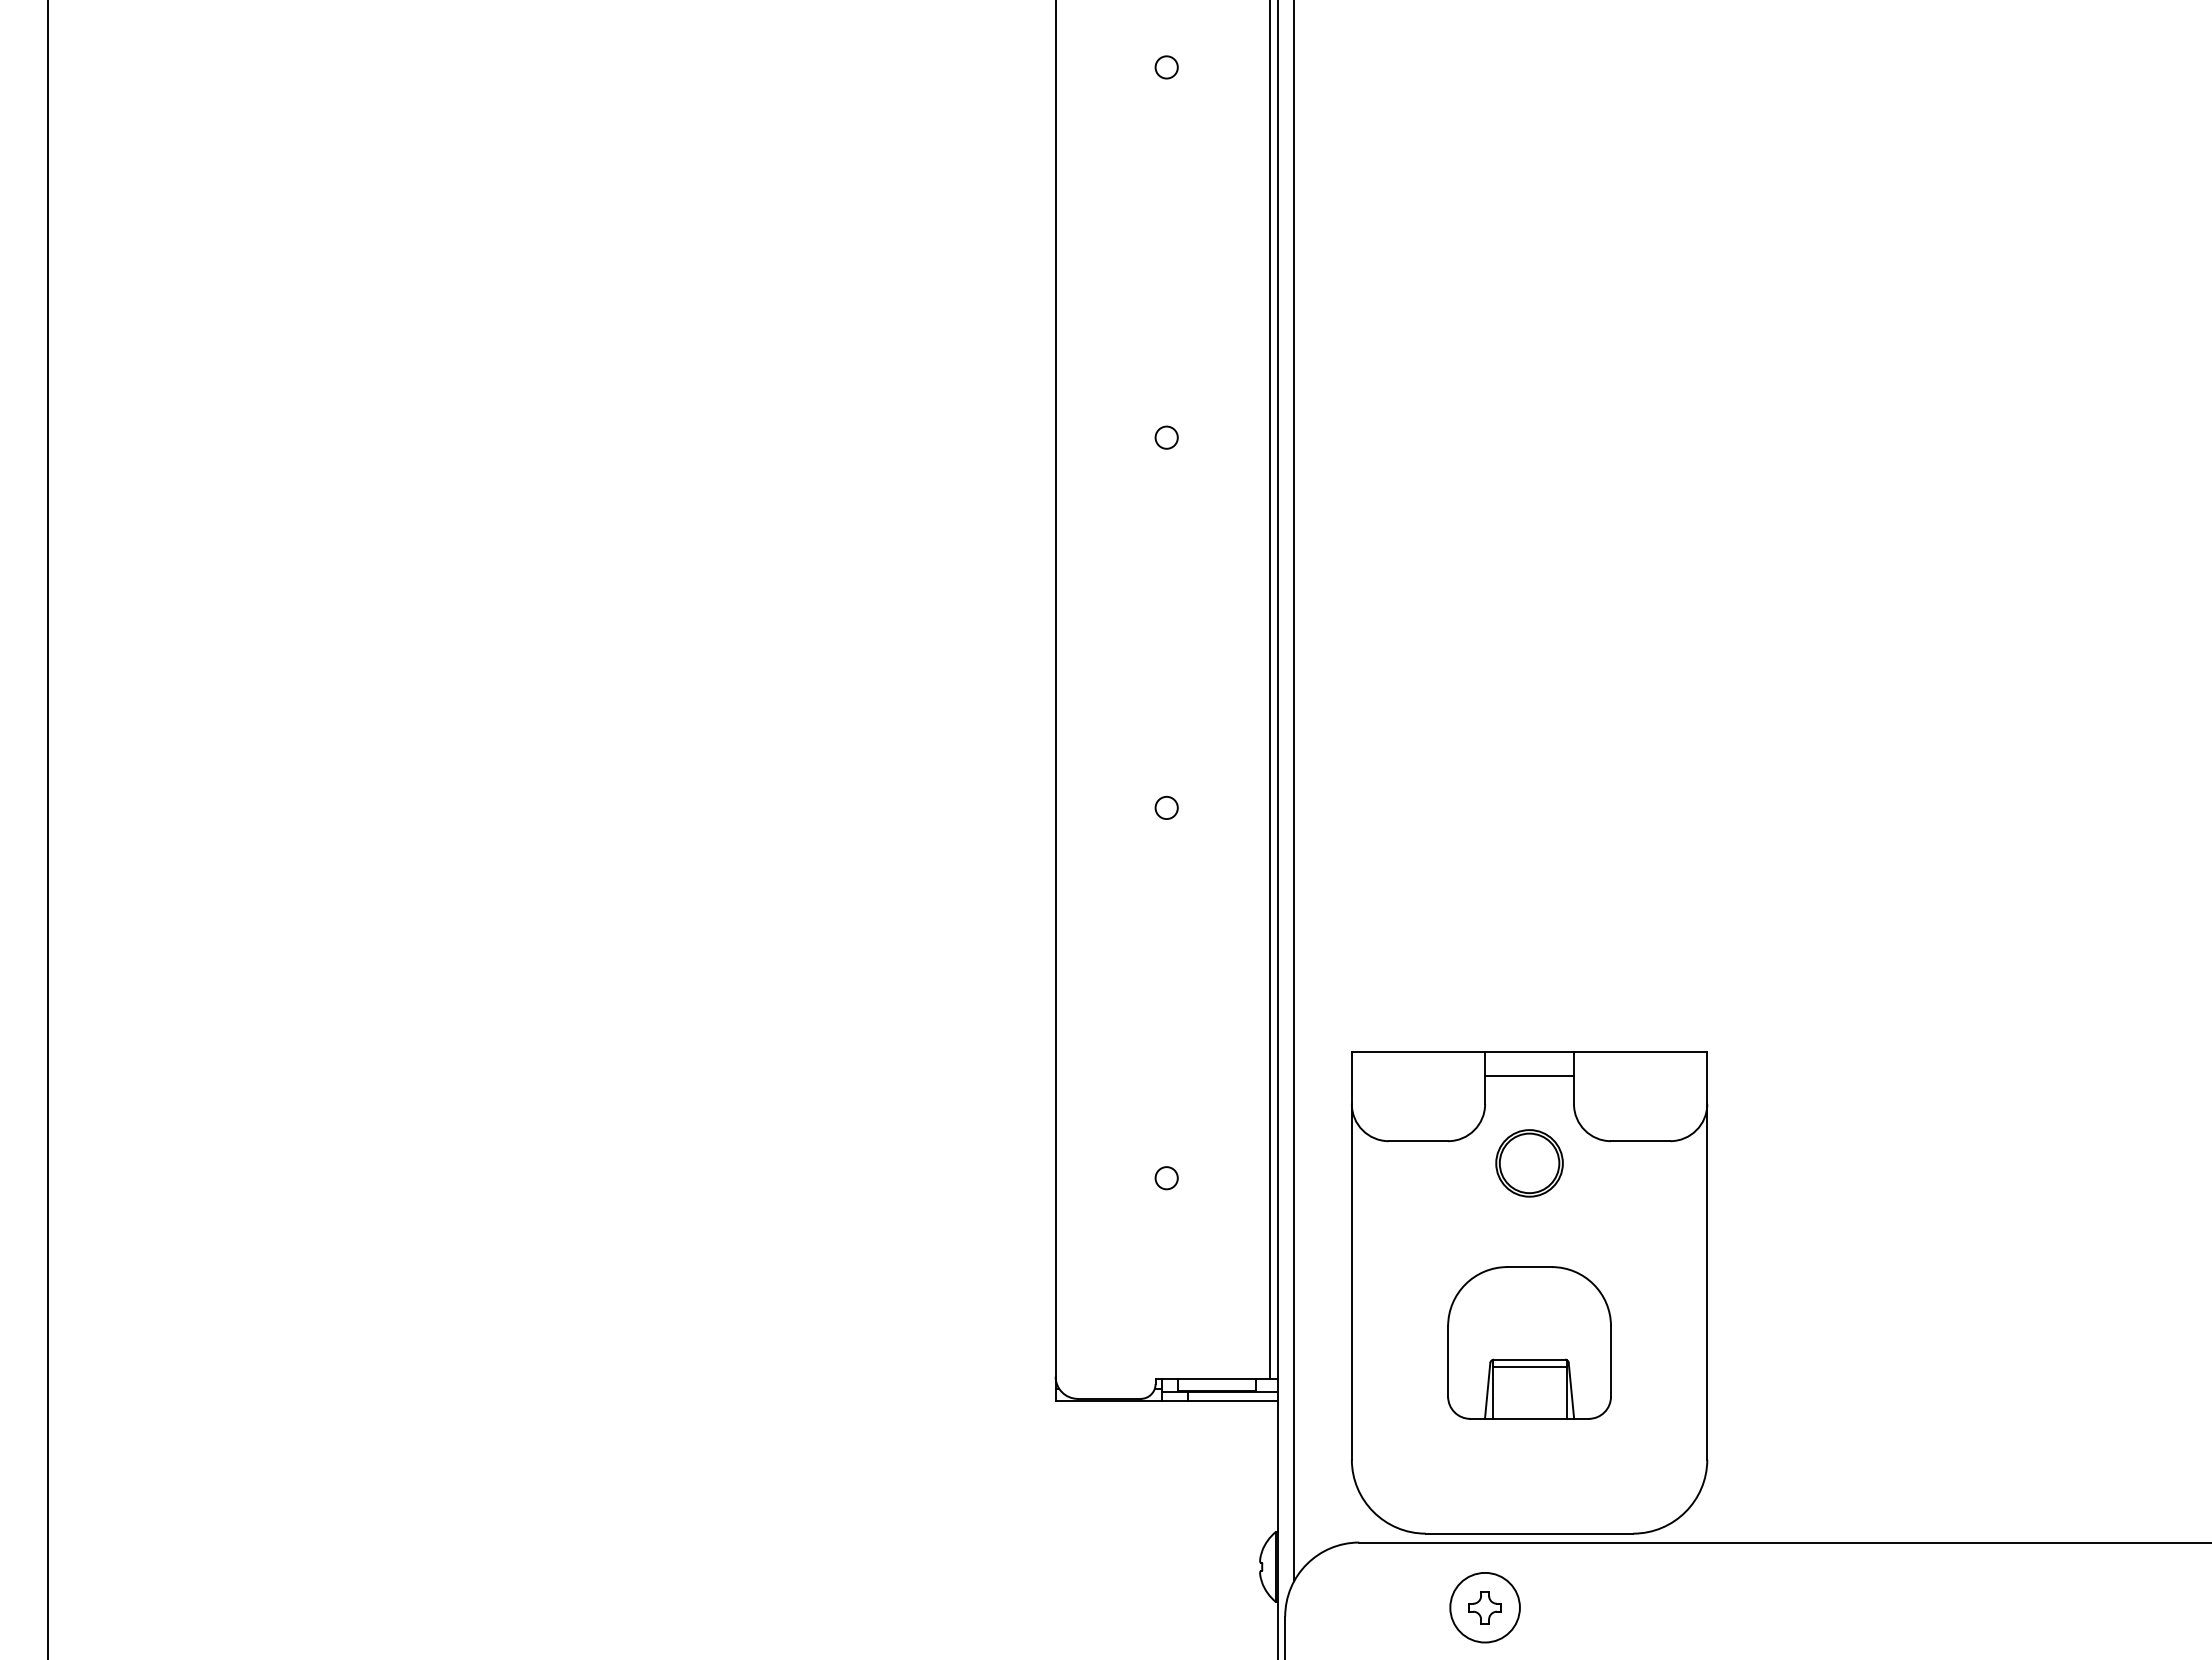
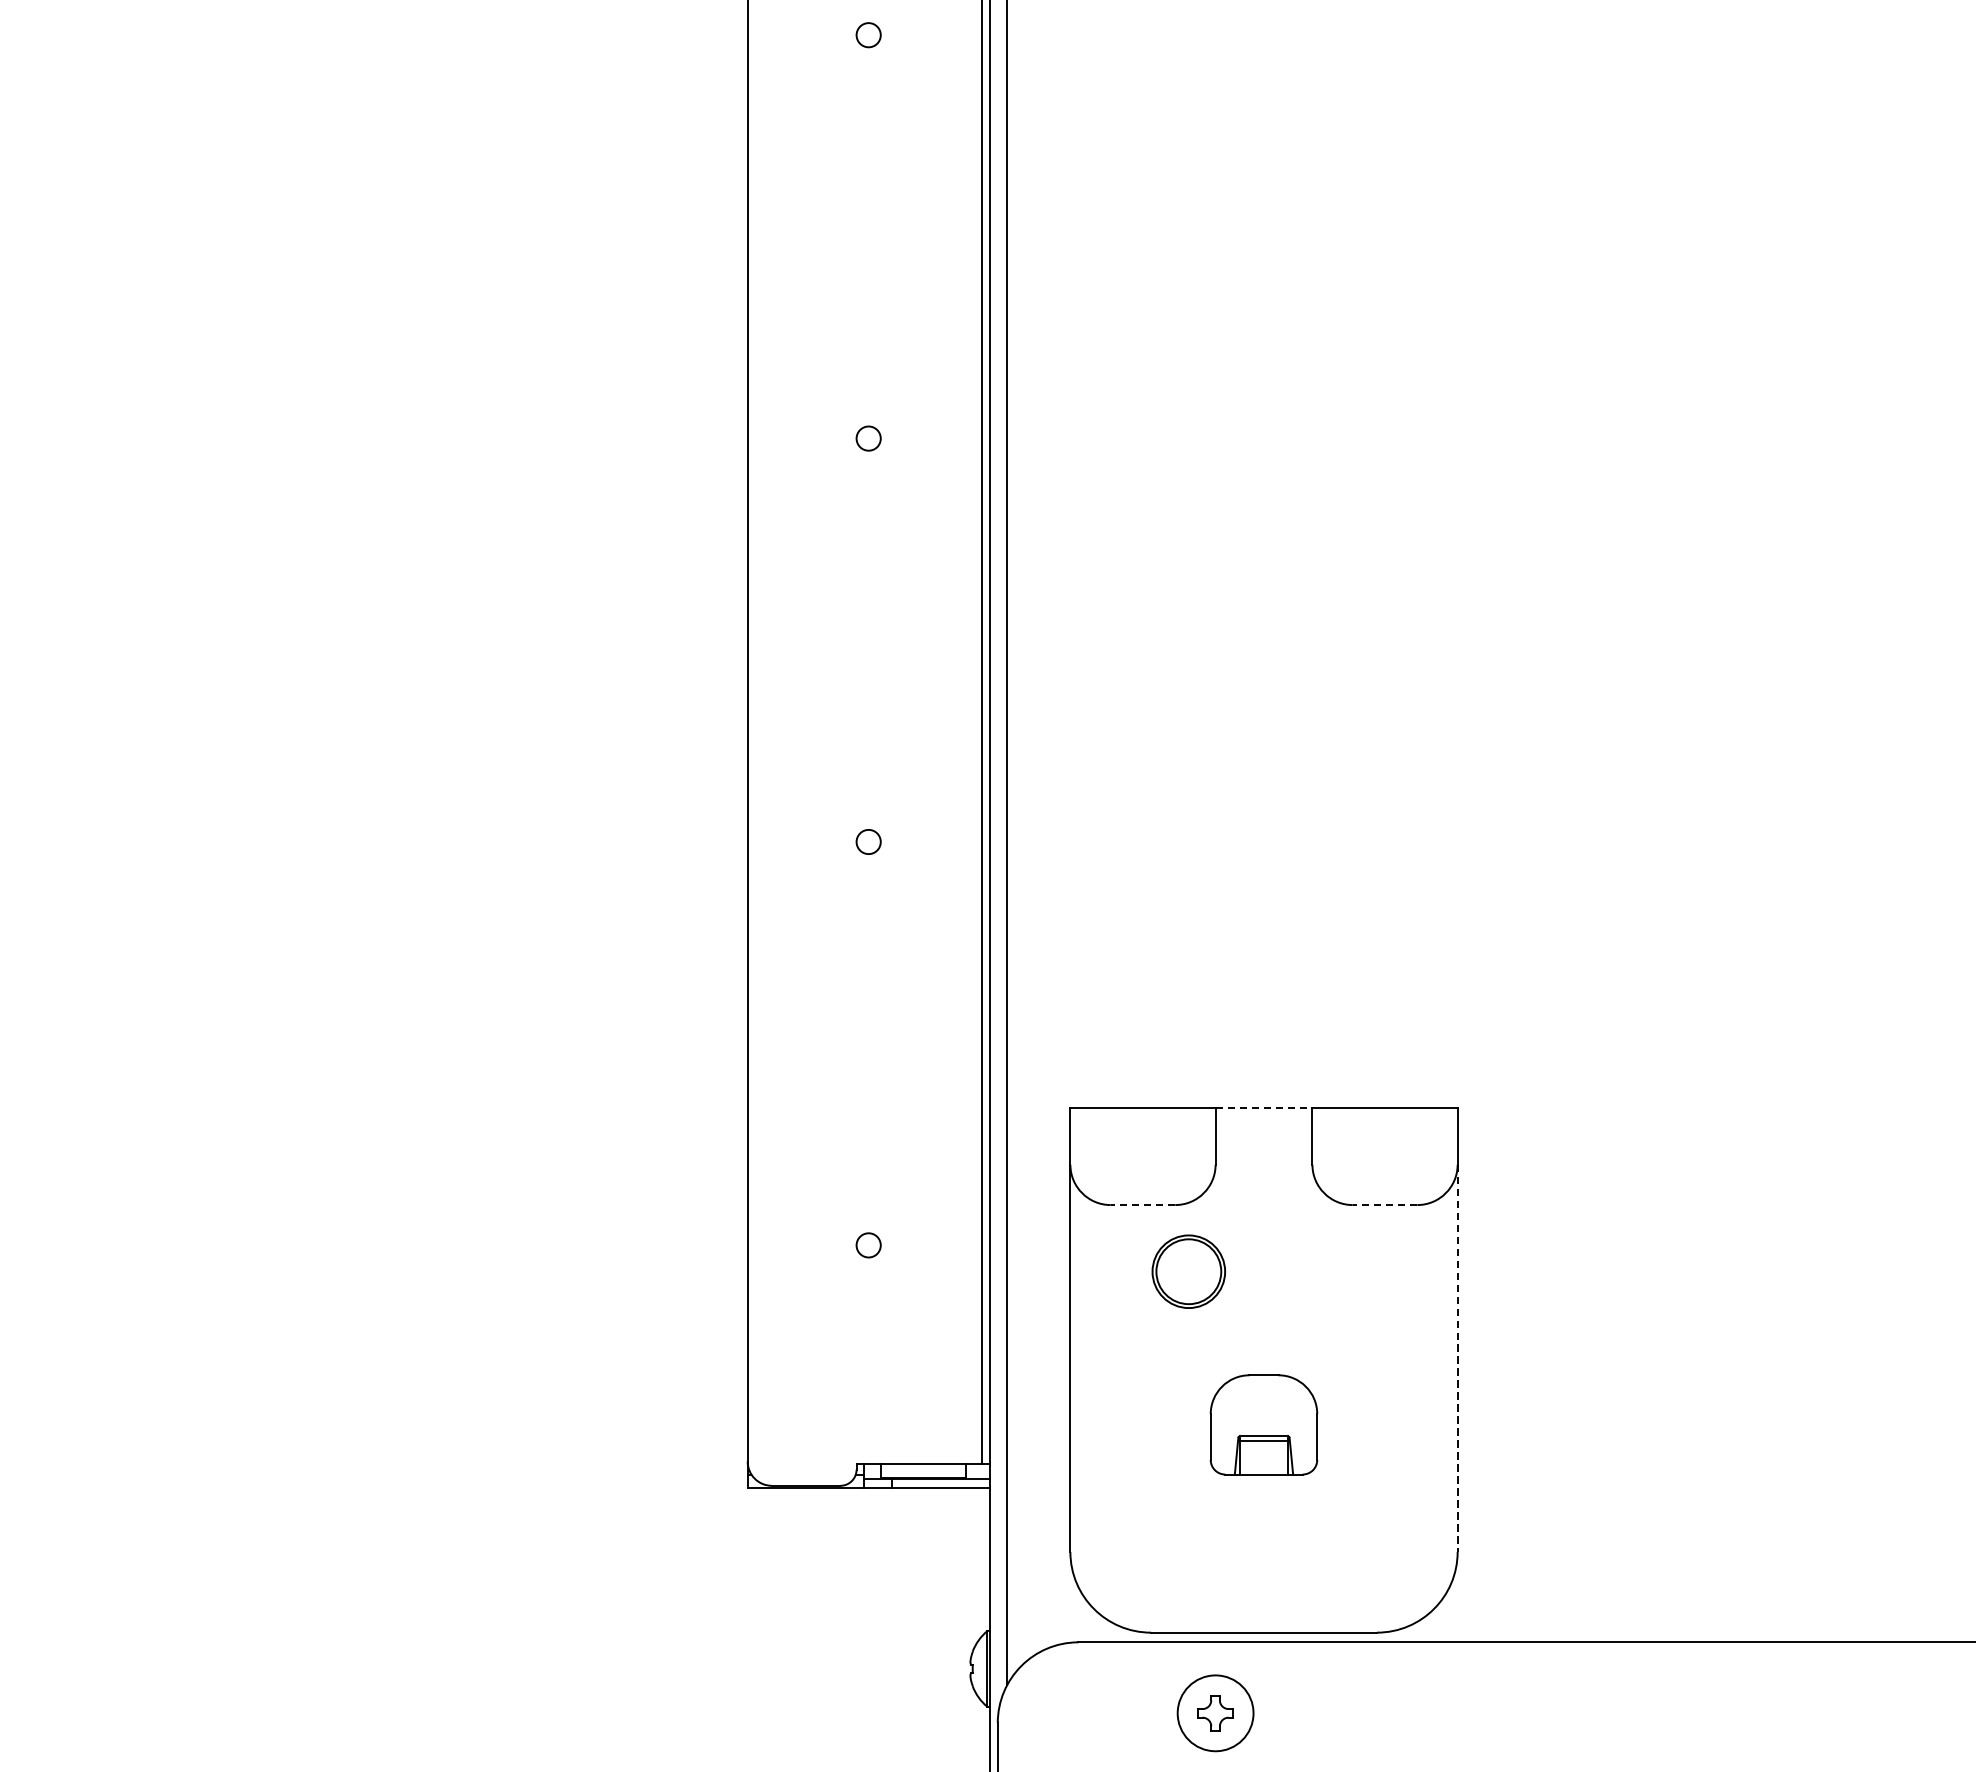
line: (1530, 1052) -> (1265, 1108), solid -> dashed
line: (1529, 1076) -> (1263, 1134), removed
line: (1418, 1141) -> (1143, 1205), solid -> dashed
line: (1640, 1141) -> (1384, 1205), solid -> dashed
part: (1529, 1163) -> (1188, 1271), moved
line: (1707, 1281) -> (1457, 1357), solid -> dashed
part: (1529, 1342) -> (1263, 1424), size x0.6

